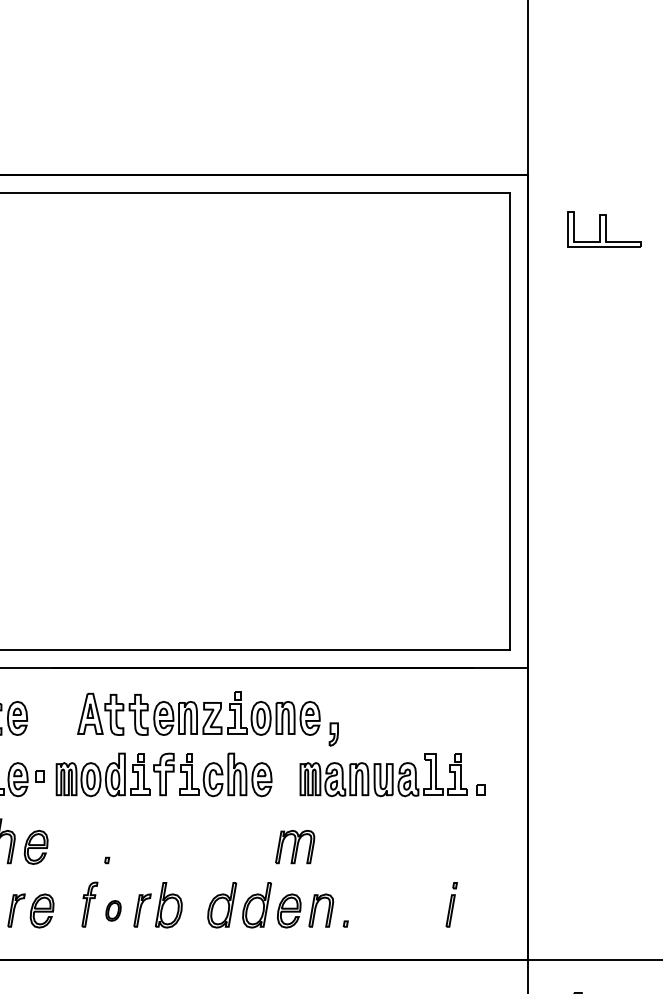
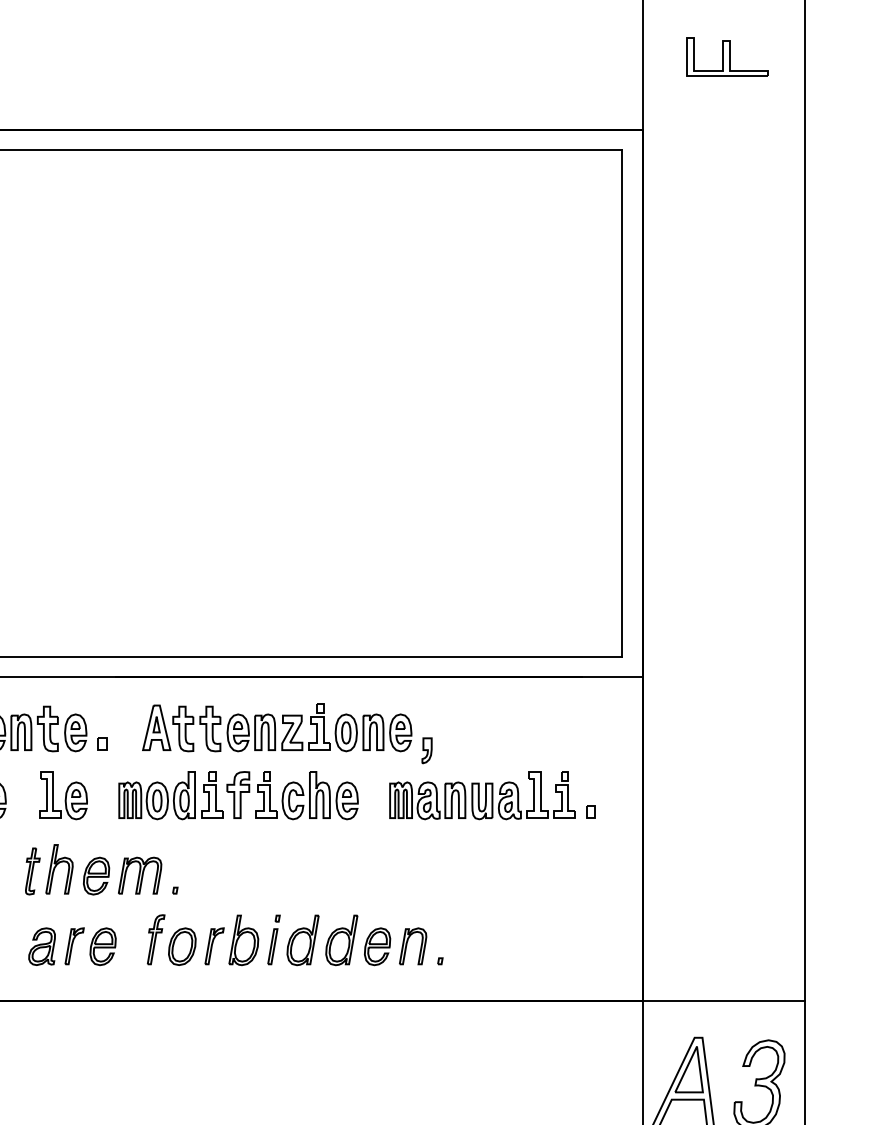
part: (604, 229) -> (727, 56), moved
part: (39, 775) -> (102, 743), moved
part: (295, 846) -> (140, 875), moved
part: (451, 904) -> (273, 939), moved
part: (113, 910) -> (182, 946), size x1.67

